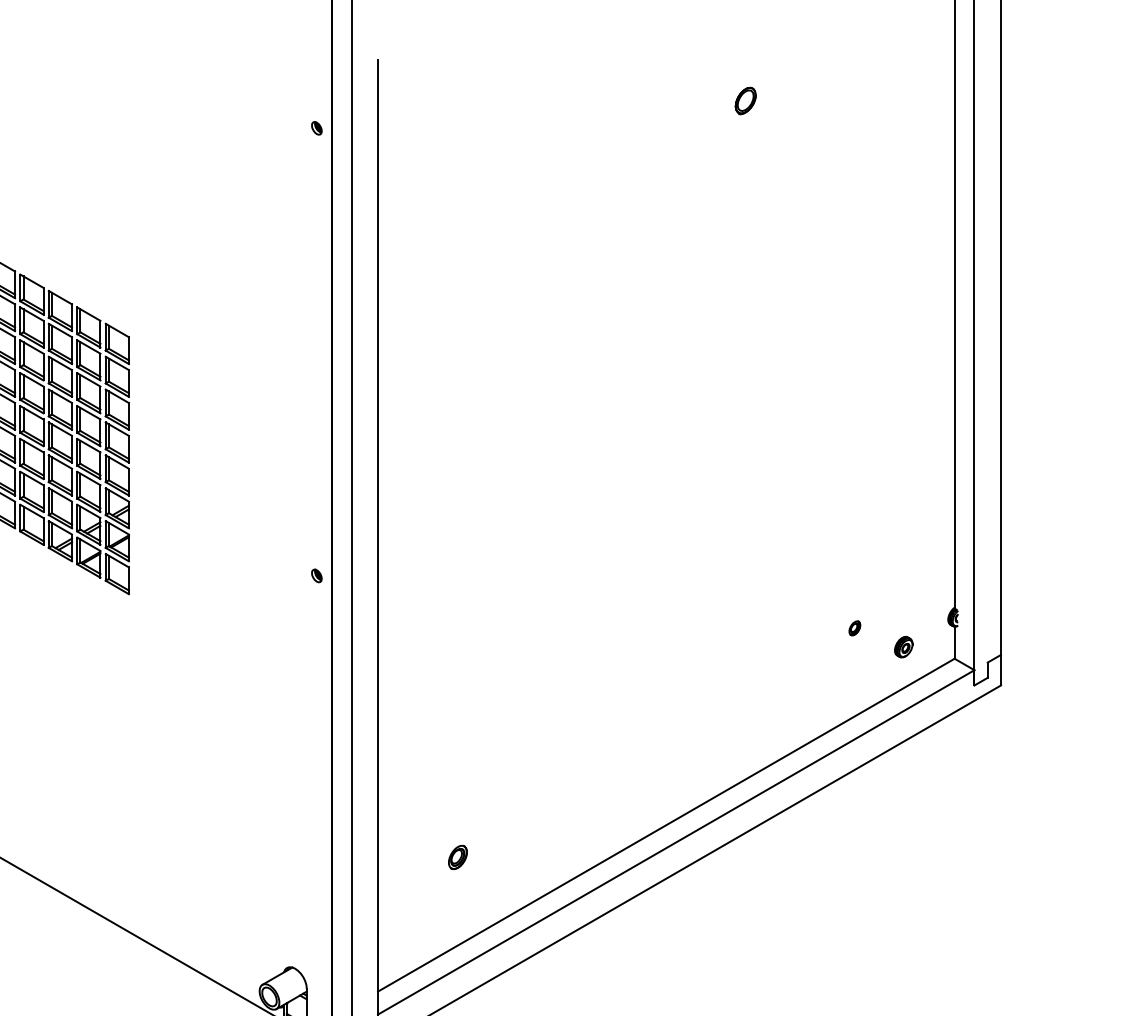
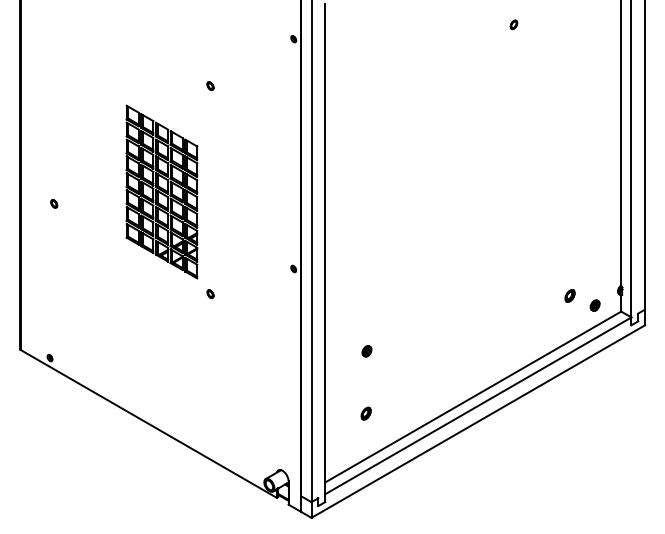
part: (744, 99) -> (513, 24), size x0.62
part: (154, 220) -> (210, 86), added
part: (154, 623) -> (210, 293), added
part: (853, 627) -> (569, 295), size x1.67
part: (458, 736) -> (366, 351), added

